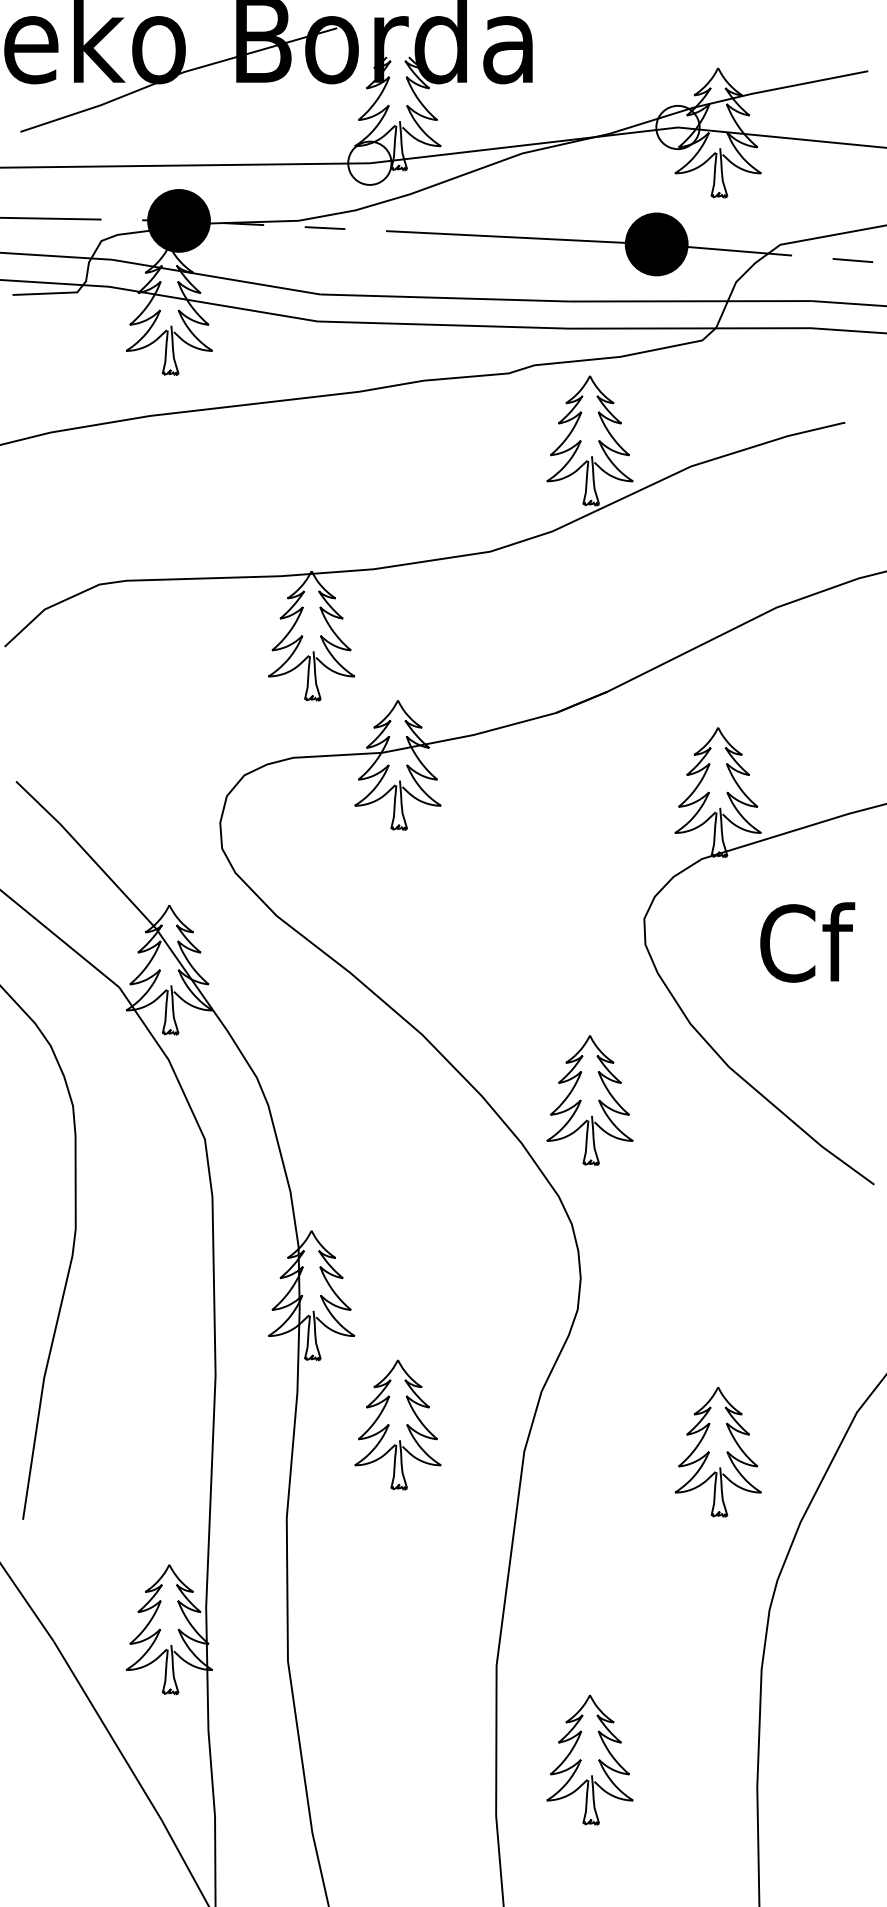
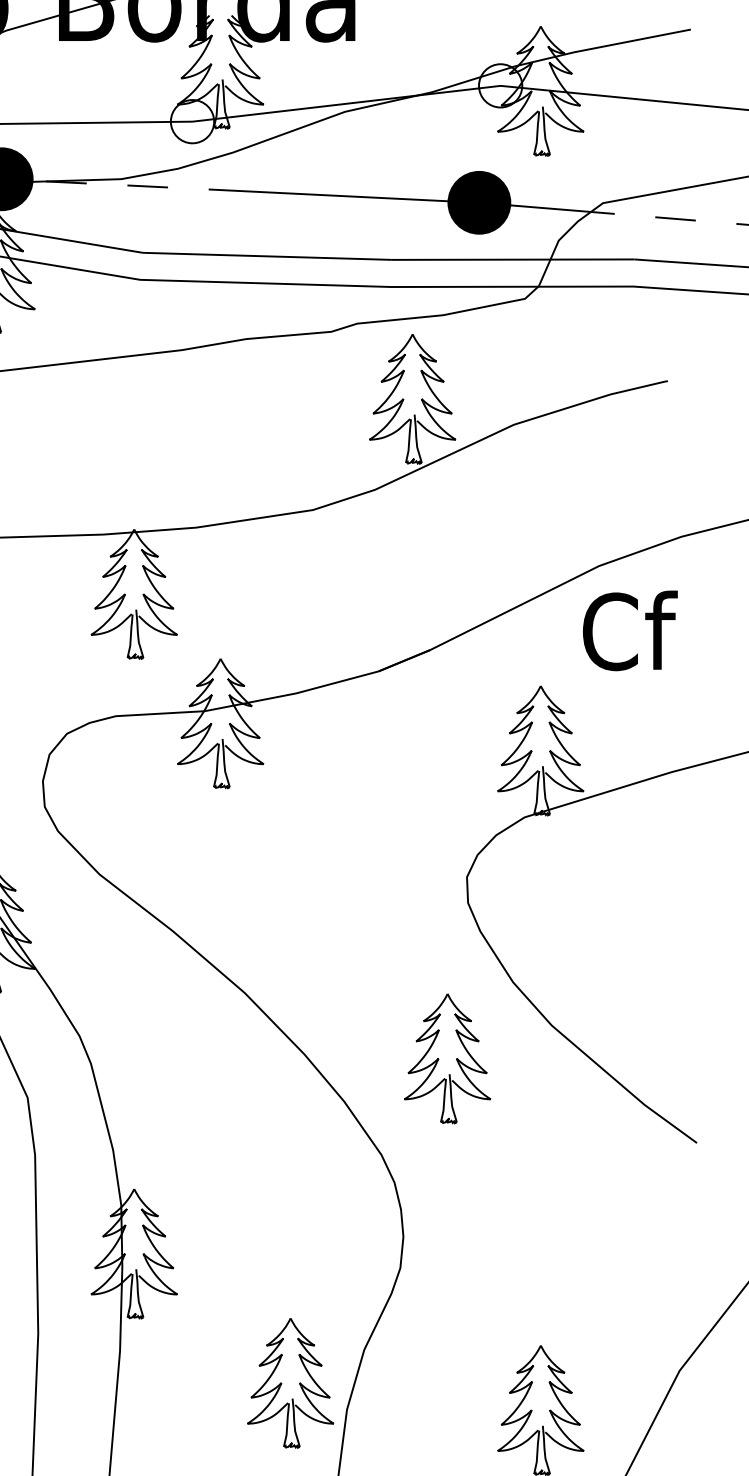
text: (807, 942) -> (630, 630), moved
part: (589, 1100) -> (447, 1058), moved
part: (397, 1424) -> (290, 1382), moved

